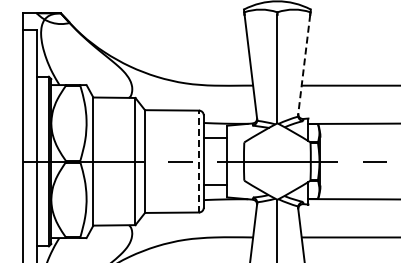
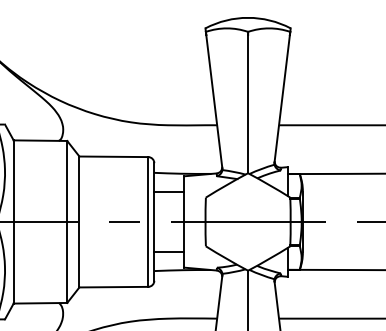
line: (304, 65) -> (282, 99), dashed -> solid
line: (199, 161) -> (148, 221), dashed -> solid

